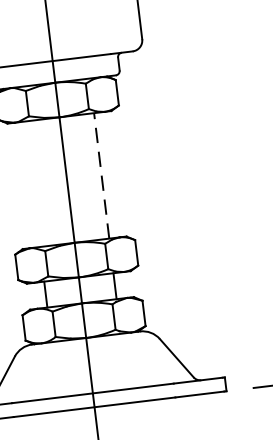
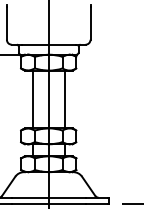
line: (101, 175) -> (64, 99), dashed -> solid
line: (31, 184) -> (32, 99), added

